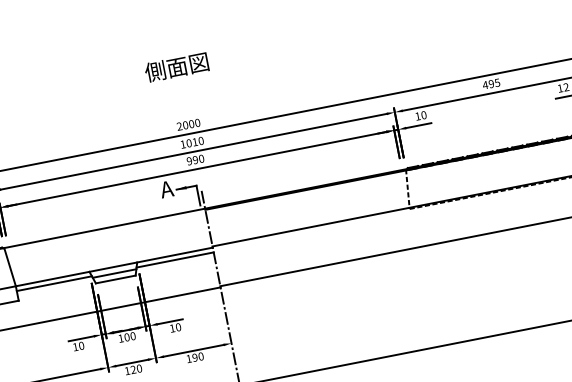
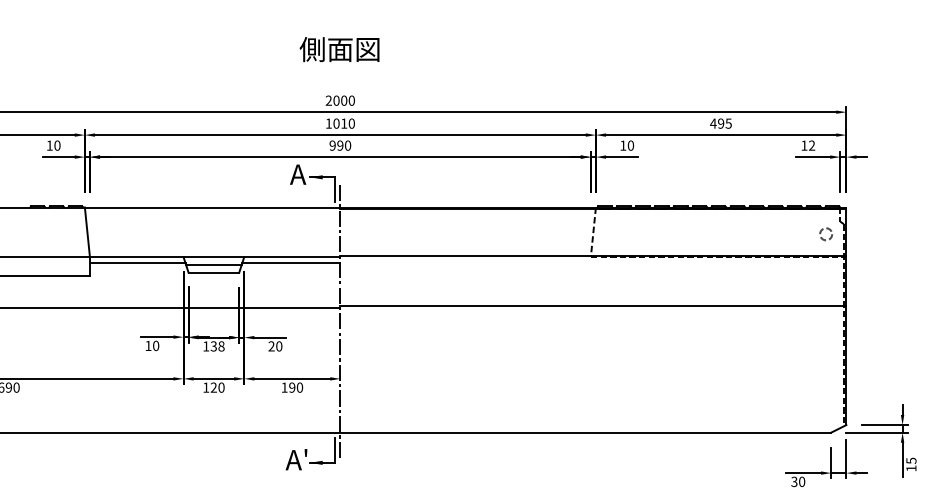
text: (176, 67) -> (339, 49), moved
text: (172, 328) -> (271, 346), 10 -> 20
text: (129, 336) -> (217, 346), 100 -> 138

